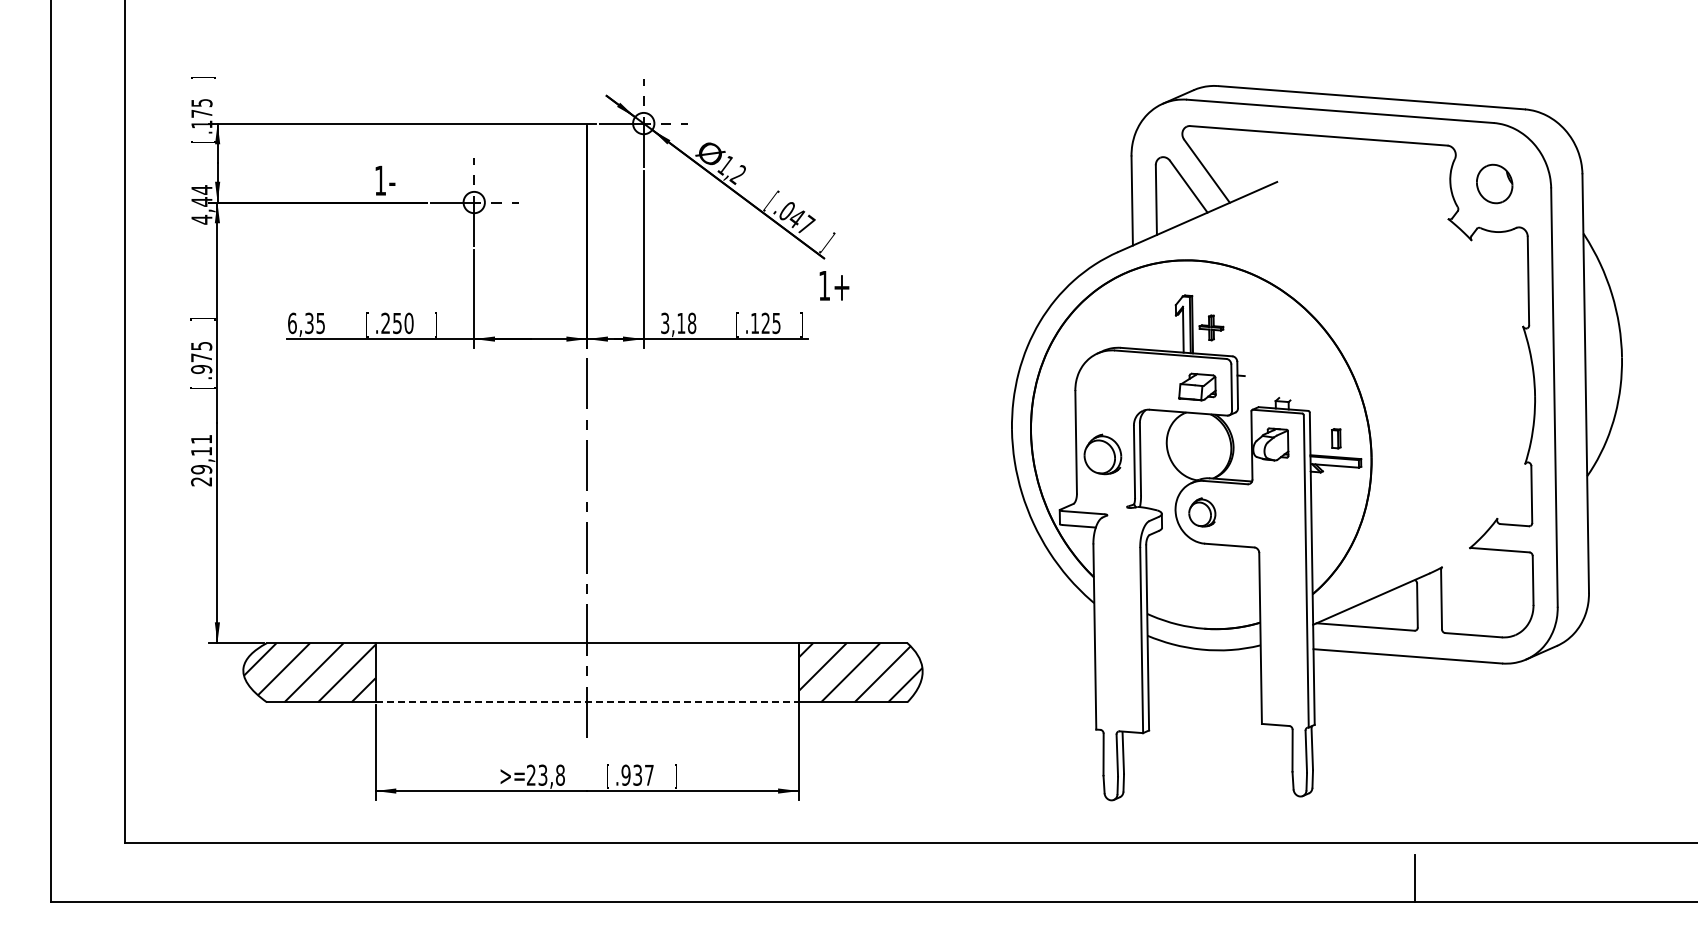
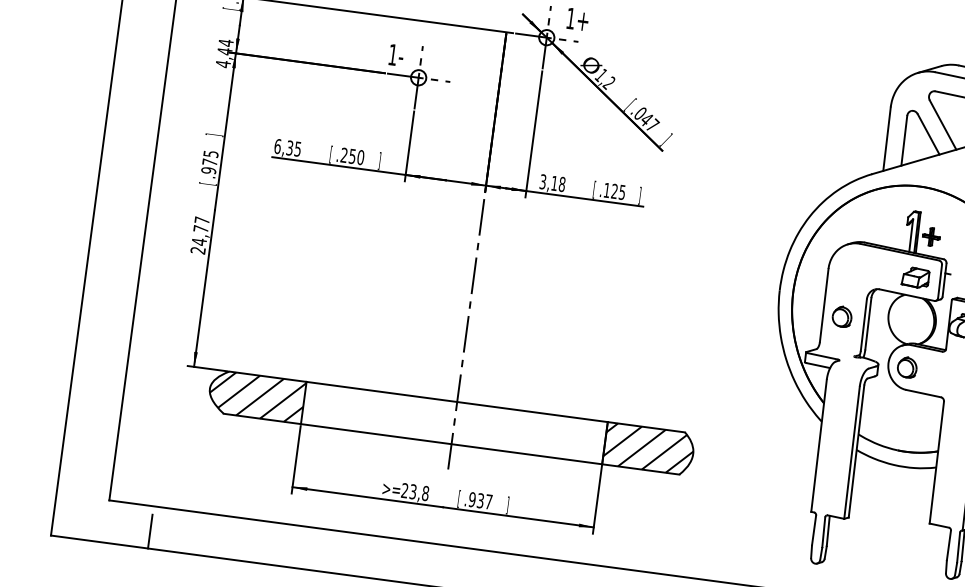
text: (385, 180) -> (396, 55), moved
text: (834, 285) -> (578, 19), moved
text: (201, 454) -> (200, 231), 29,11 -> 24,77
part: (1103, 454) -> (842, 316), size x0.71
line: (587, 702) -> (451, 444), dashed -> solid
line: (187, 878) -> (150, 531), added

